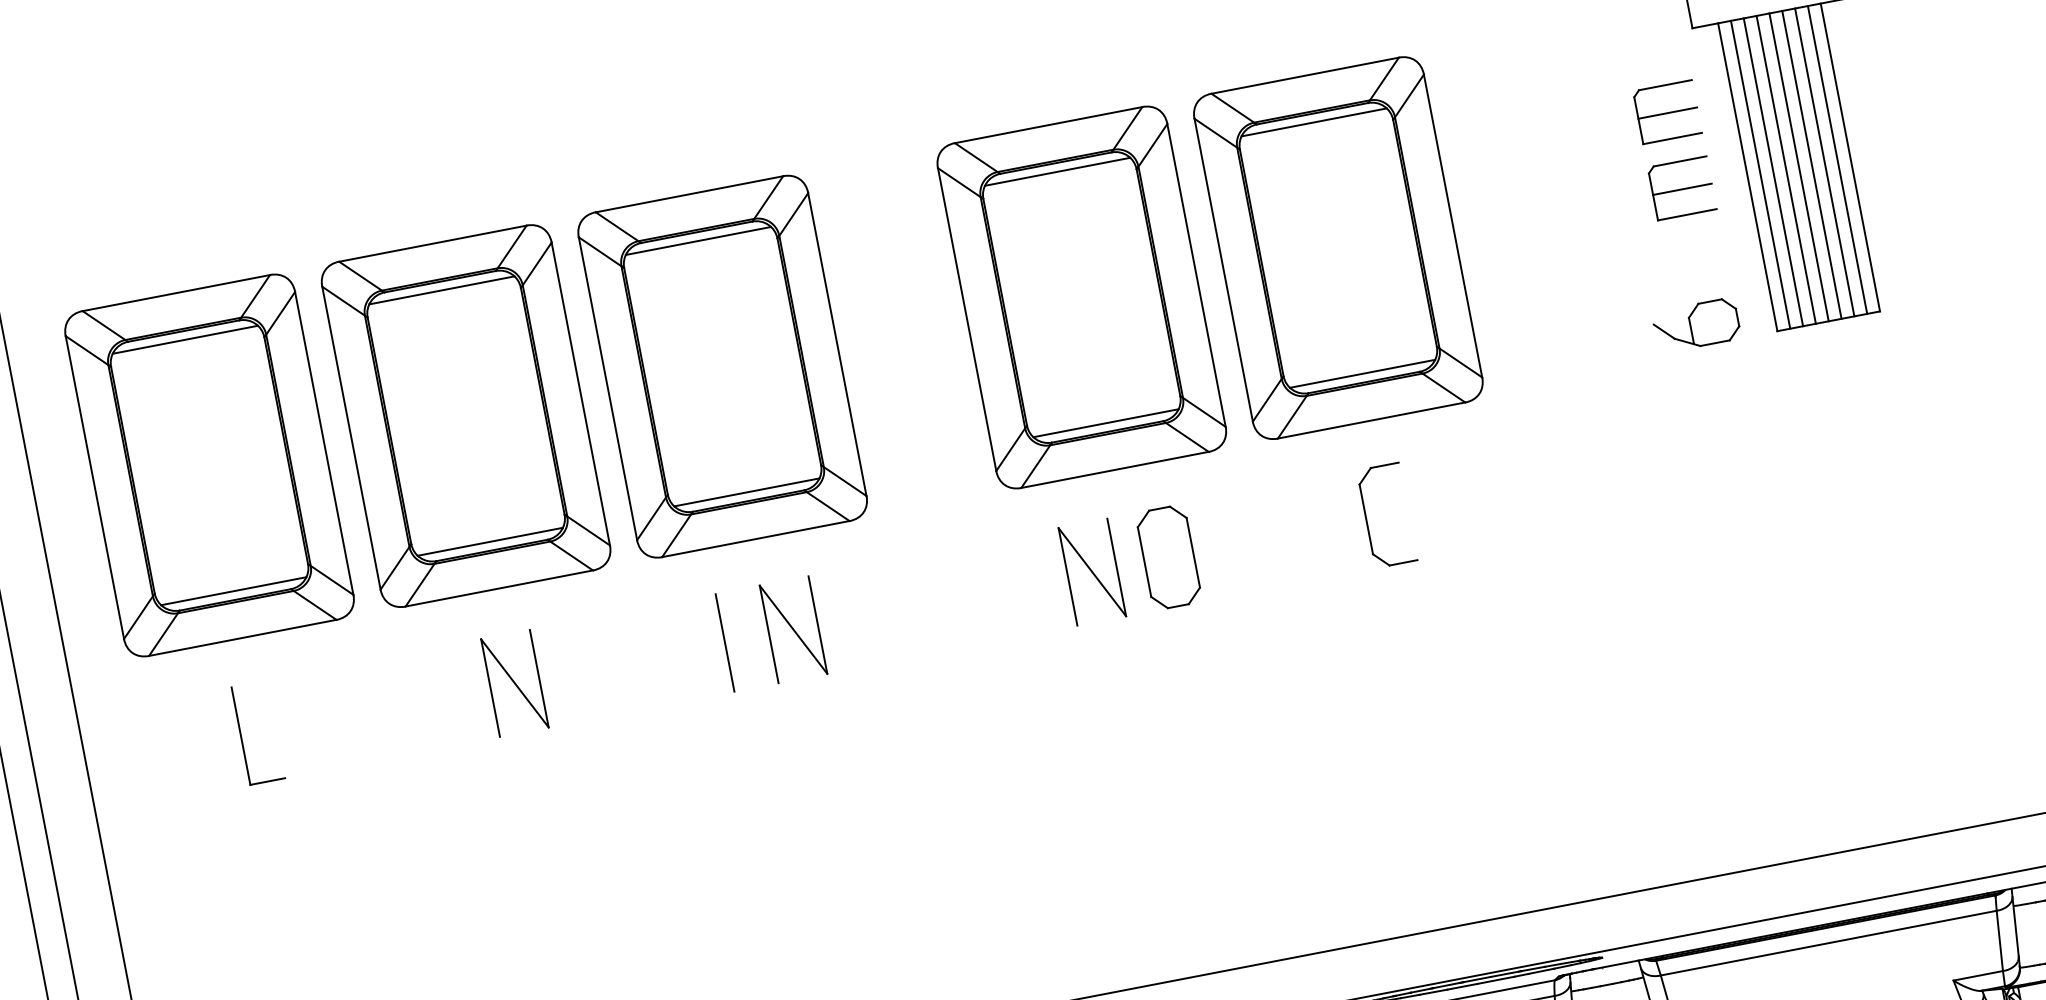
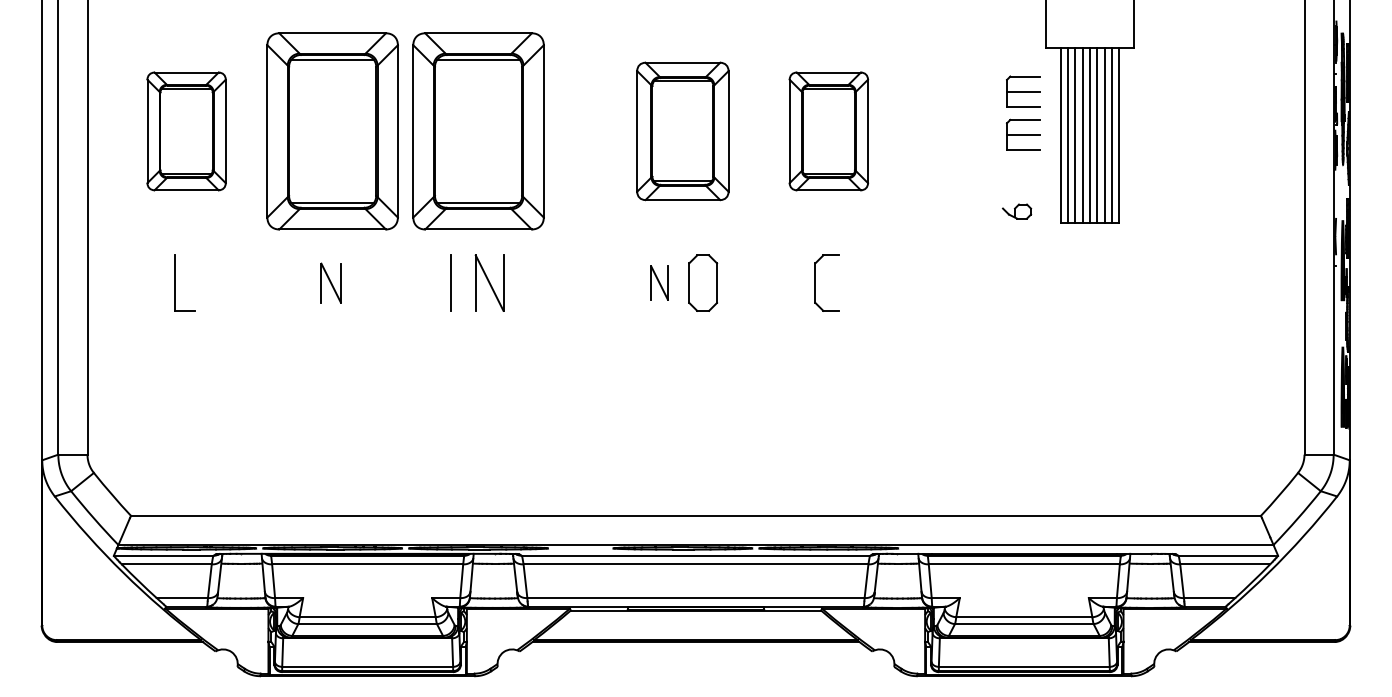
part: (1337, 248) -> (828, 131), size x0.6
part: (1081, 297) -> (682, 131), size x0.7
part: (1695, 325) -> (1016, 211), size x0.6
part: (209, 465) -> (186, 131), size x0.6
part: (1091, 571) -> (659, 282), size x0.6
part: (513, 682) -> (330, 282), size x0.7

